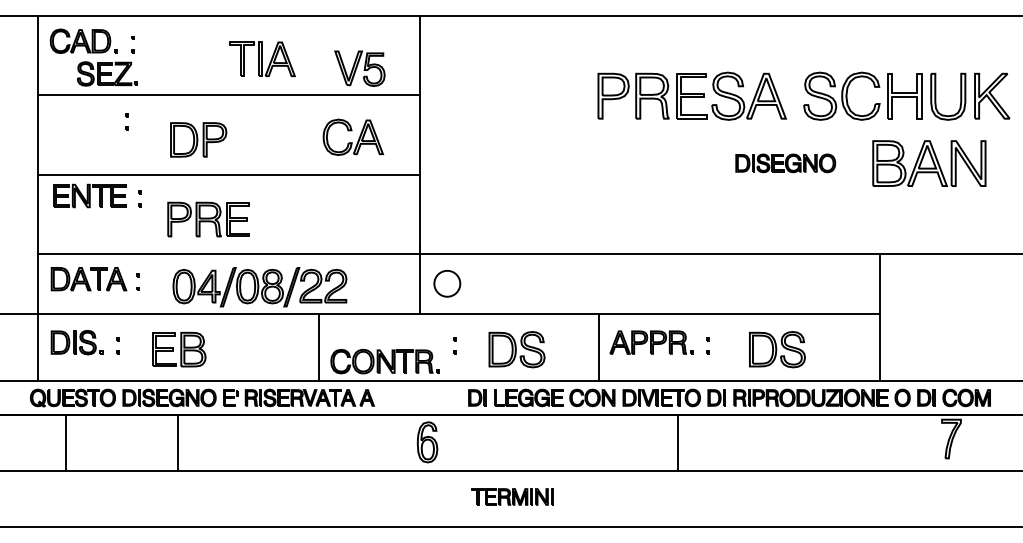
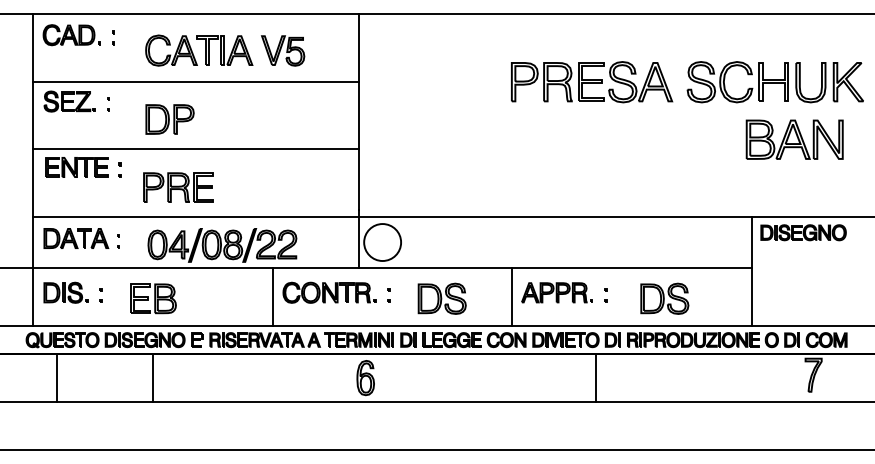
part: (359, 68) -> (282, 50), moved
part: (106, 73) -> (69, 101), moved
part: (353, 136) -> (171, 49), moved
part: (785, 163) -> (803, 232), moved
circle: (446, 283) -> (381, 242), size x1.67
part: (384, 361) -> (328, 292), moved
line: (678, 442) -> (596, 378), moved
part: (512, 496) -> (358, 339), moved

